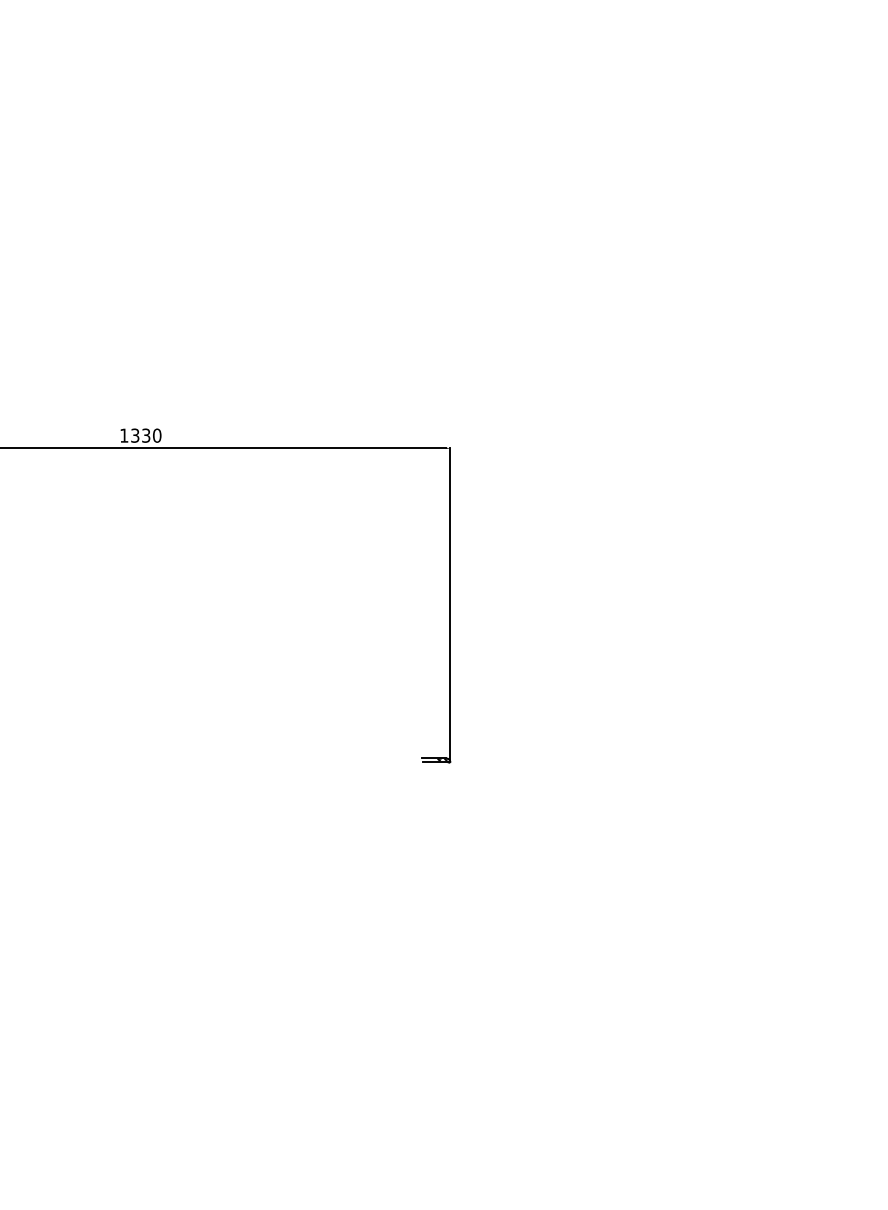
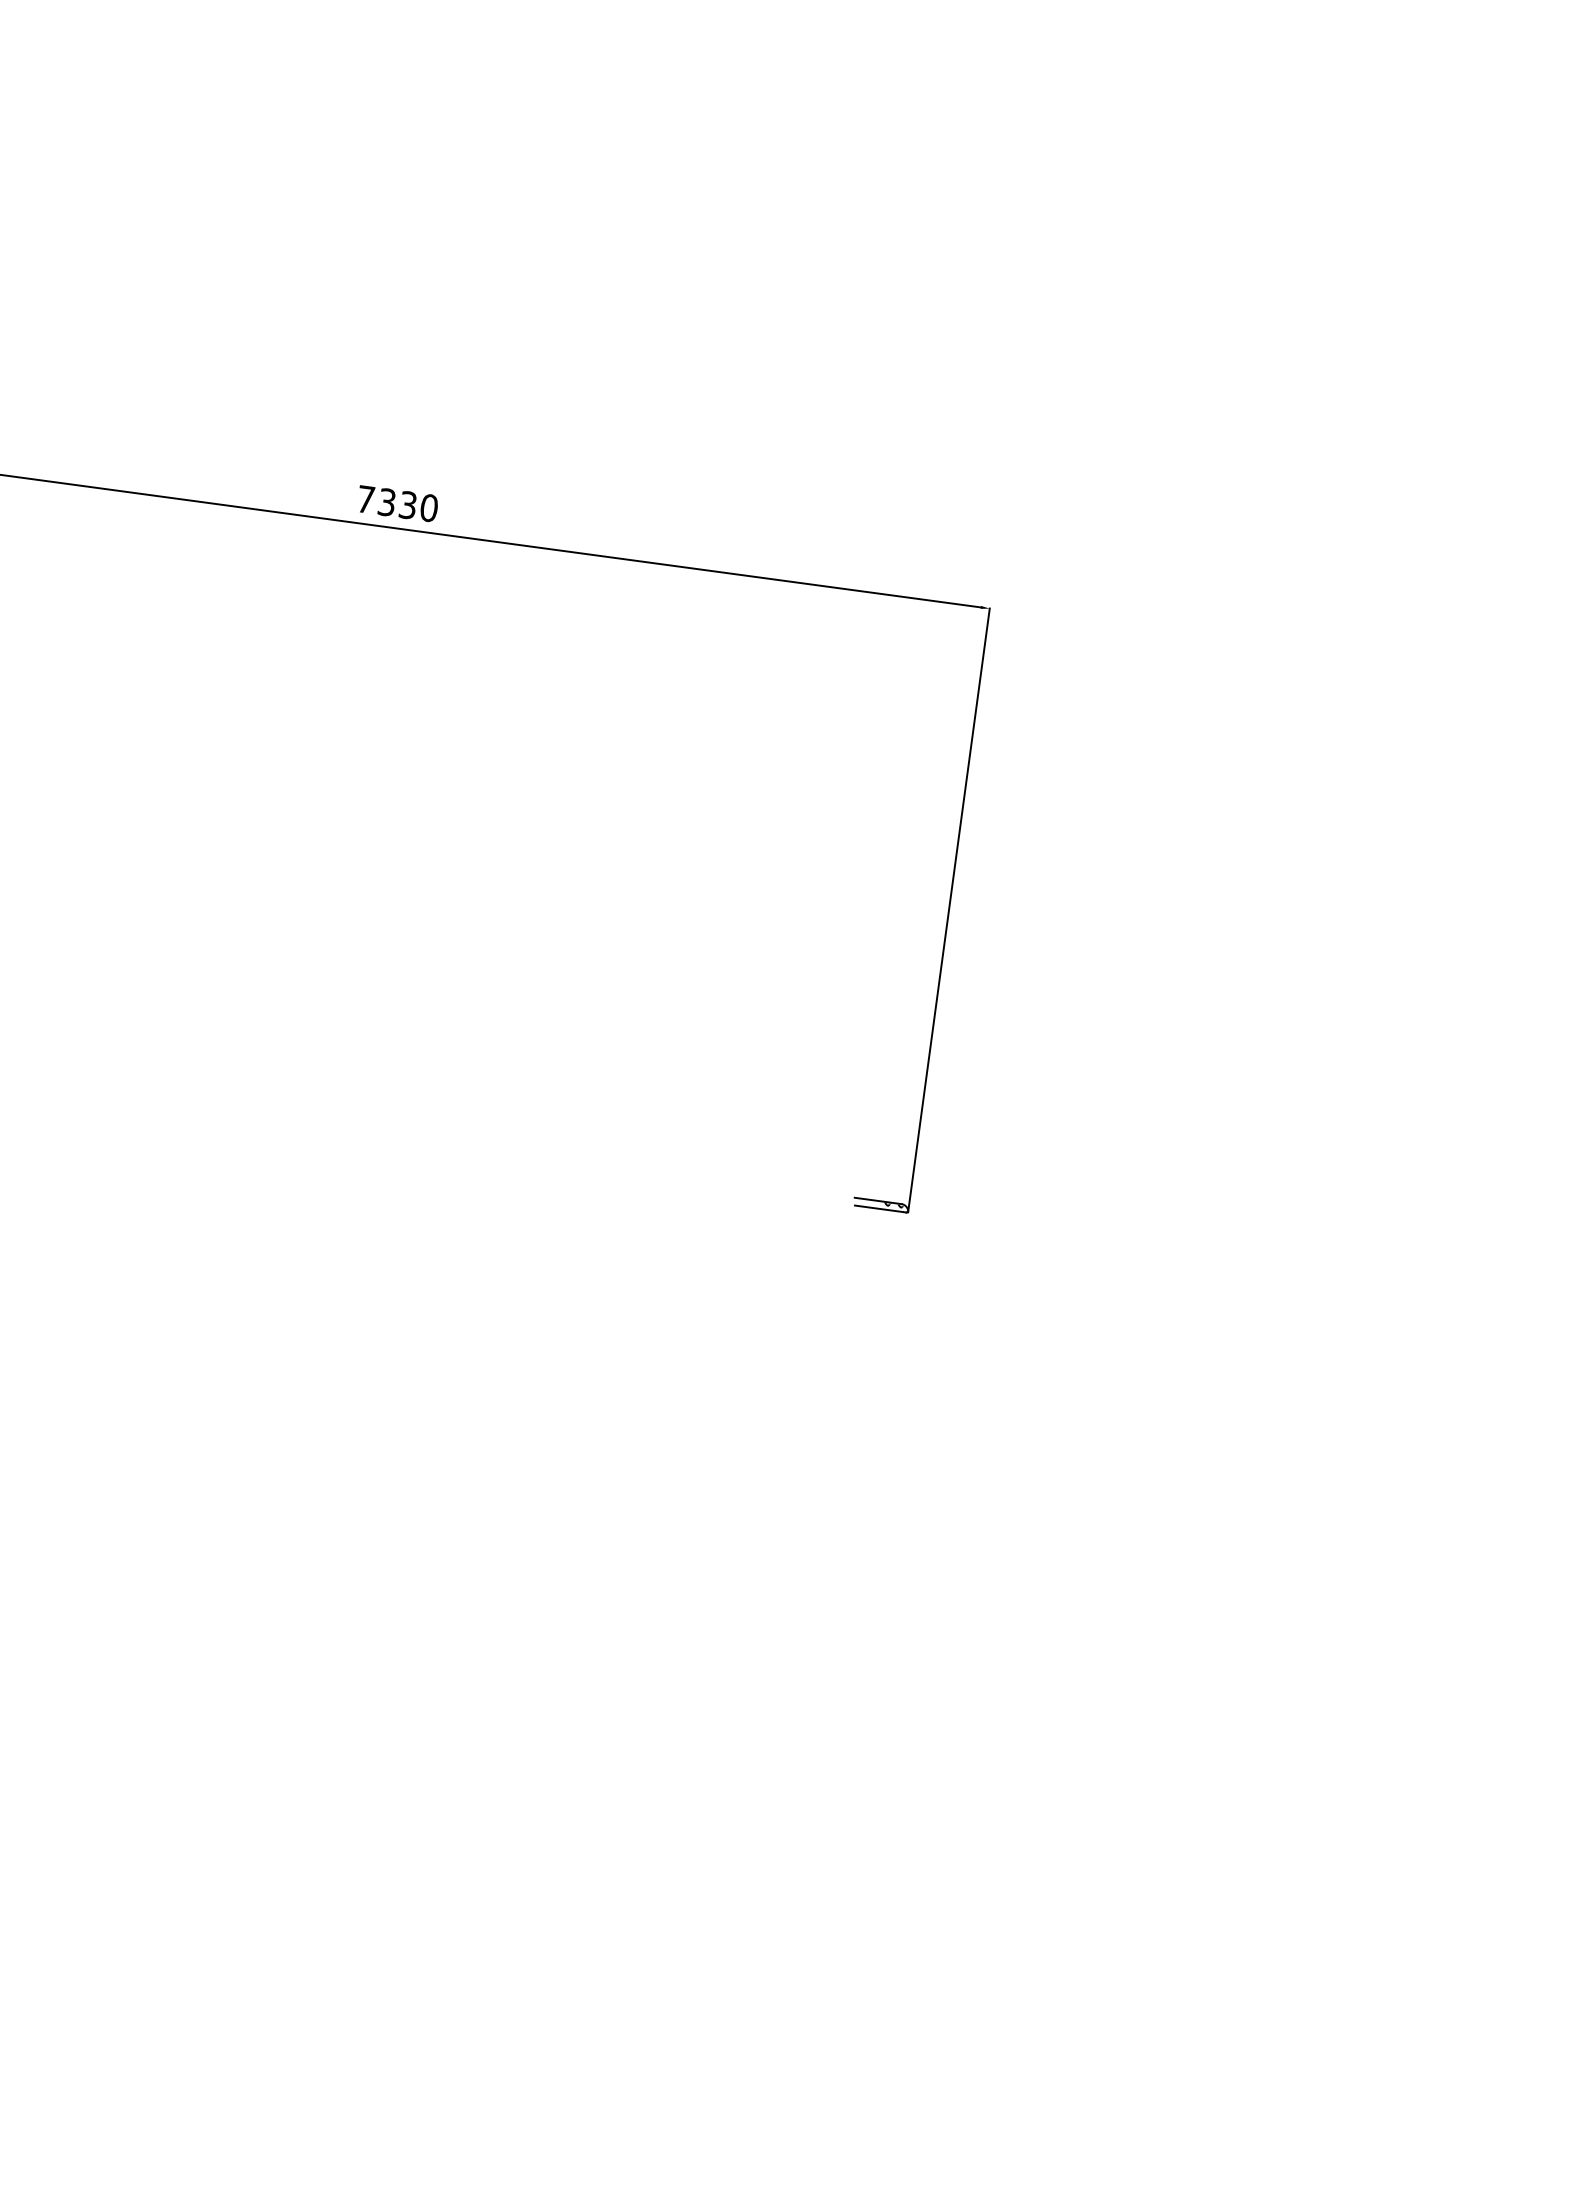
text: (124, 435) -> (366, 499), 1330 -> 7330

